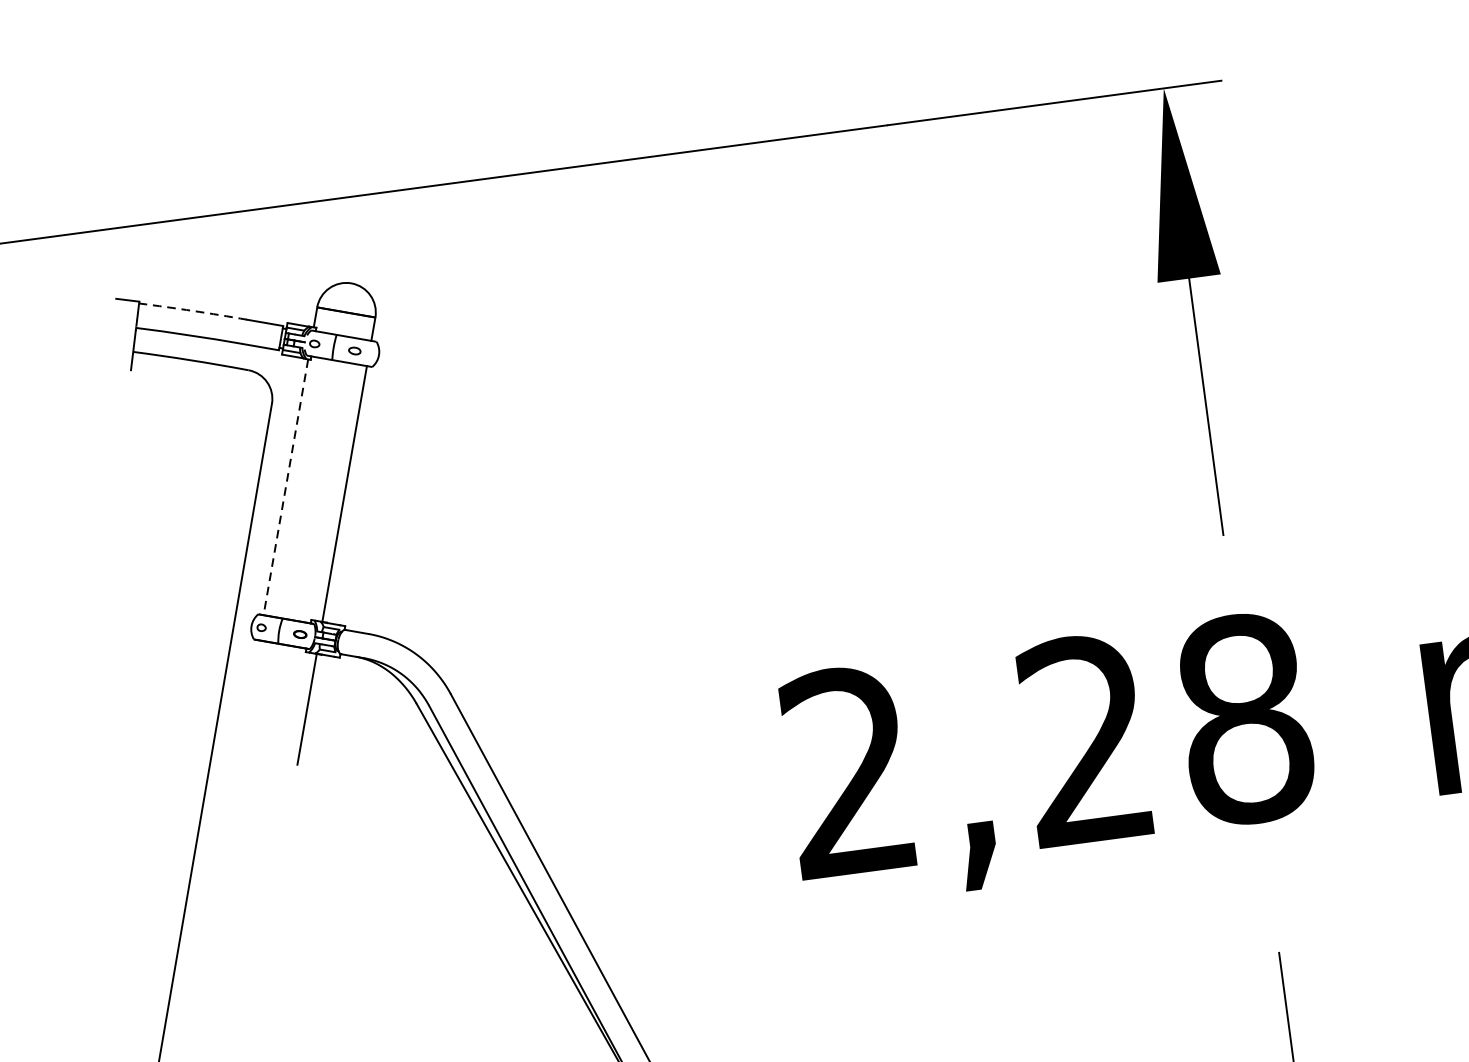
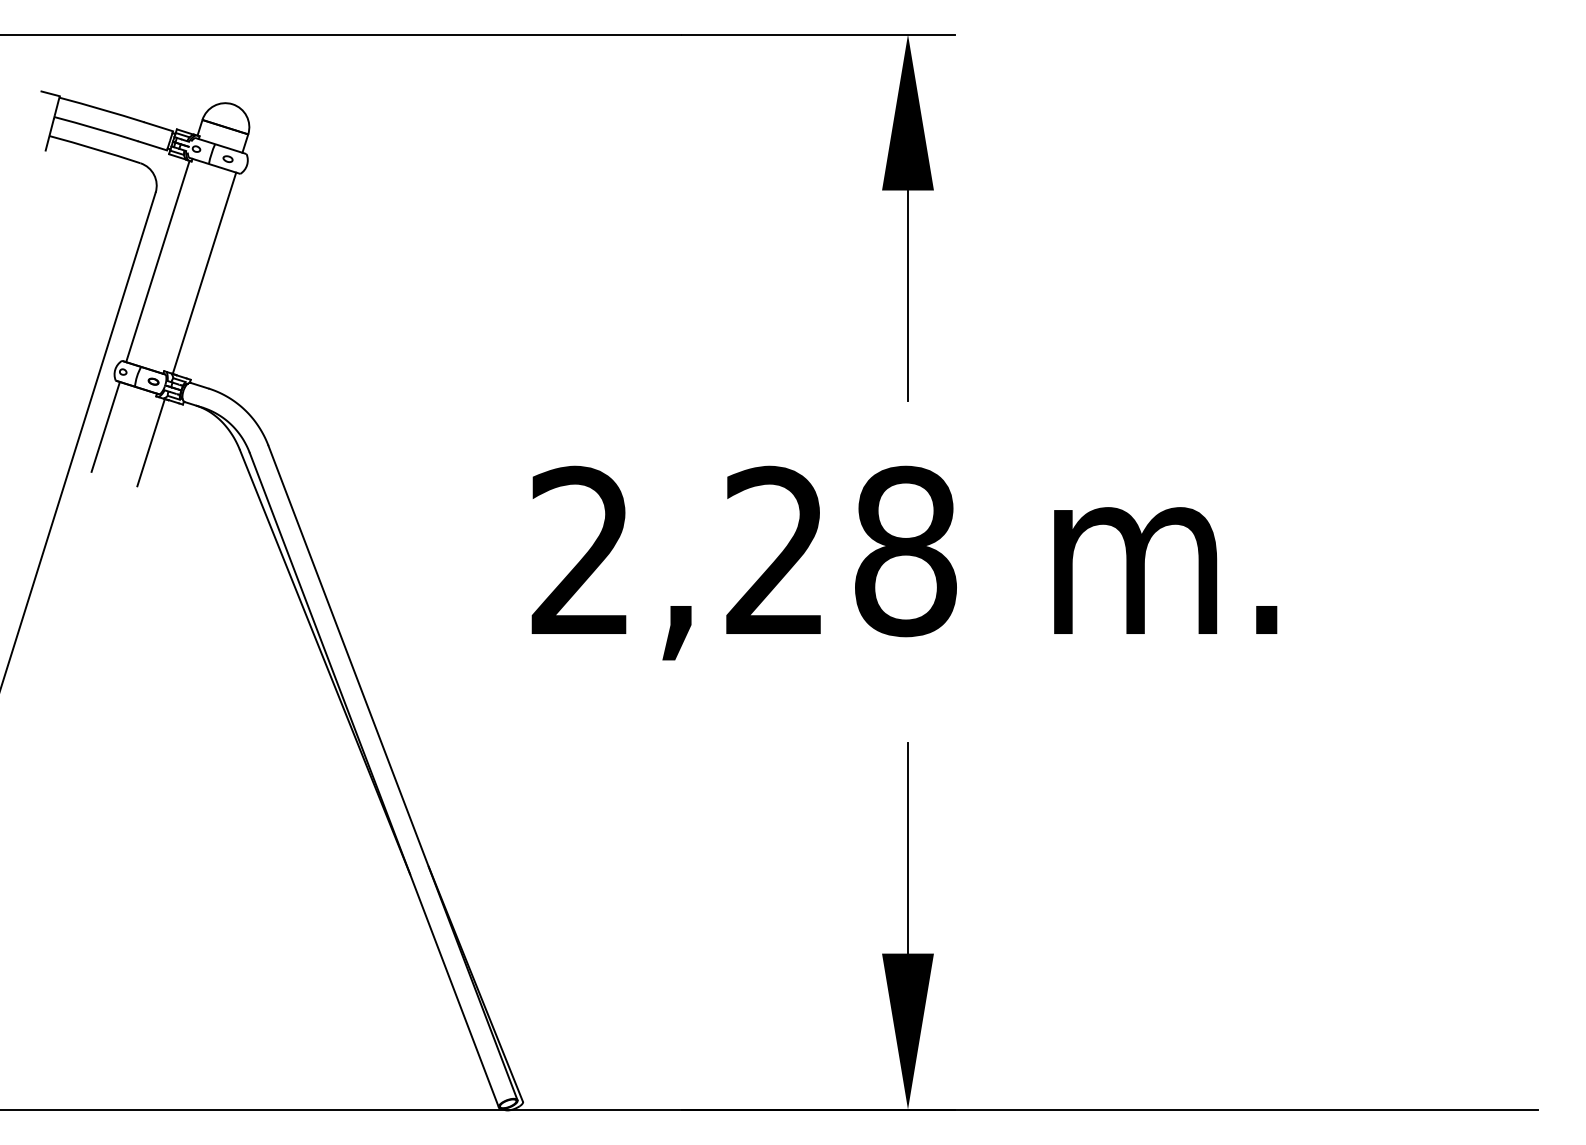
arc: (193, 310) -> (102, 109), dashed -> solid
line: (285, 487) -> (157, 261), dashed -> solid
line: (248, 697) -> (105, 426), added

